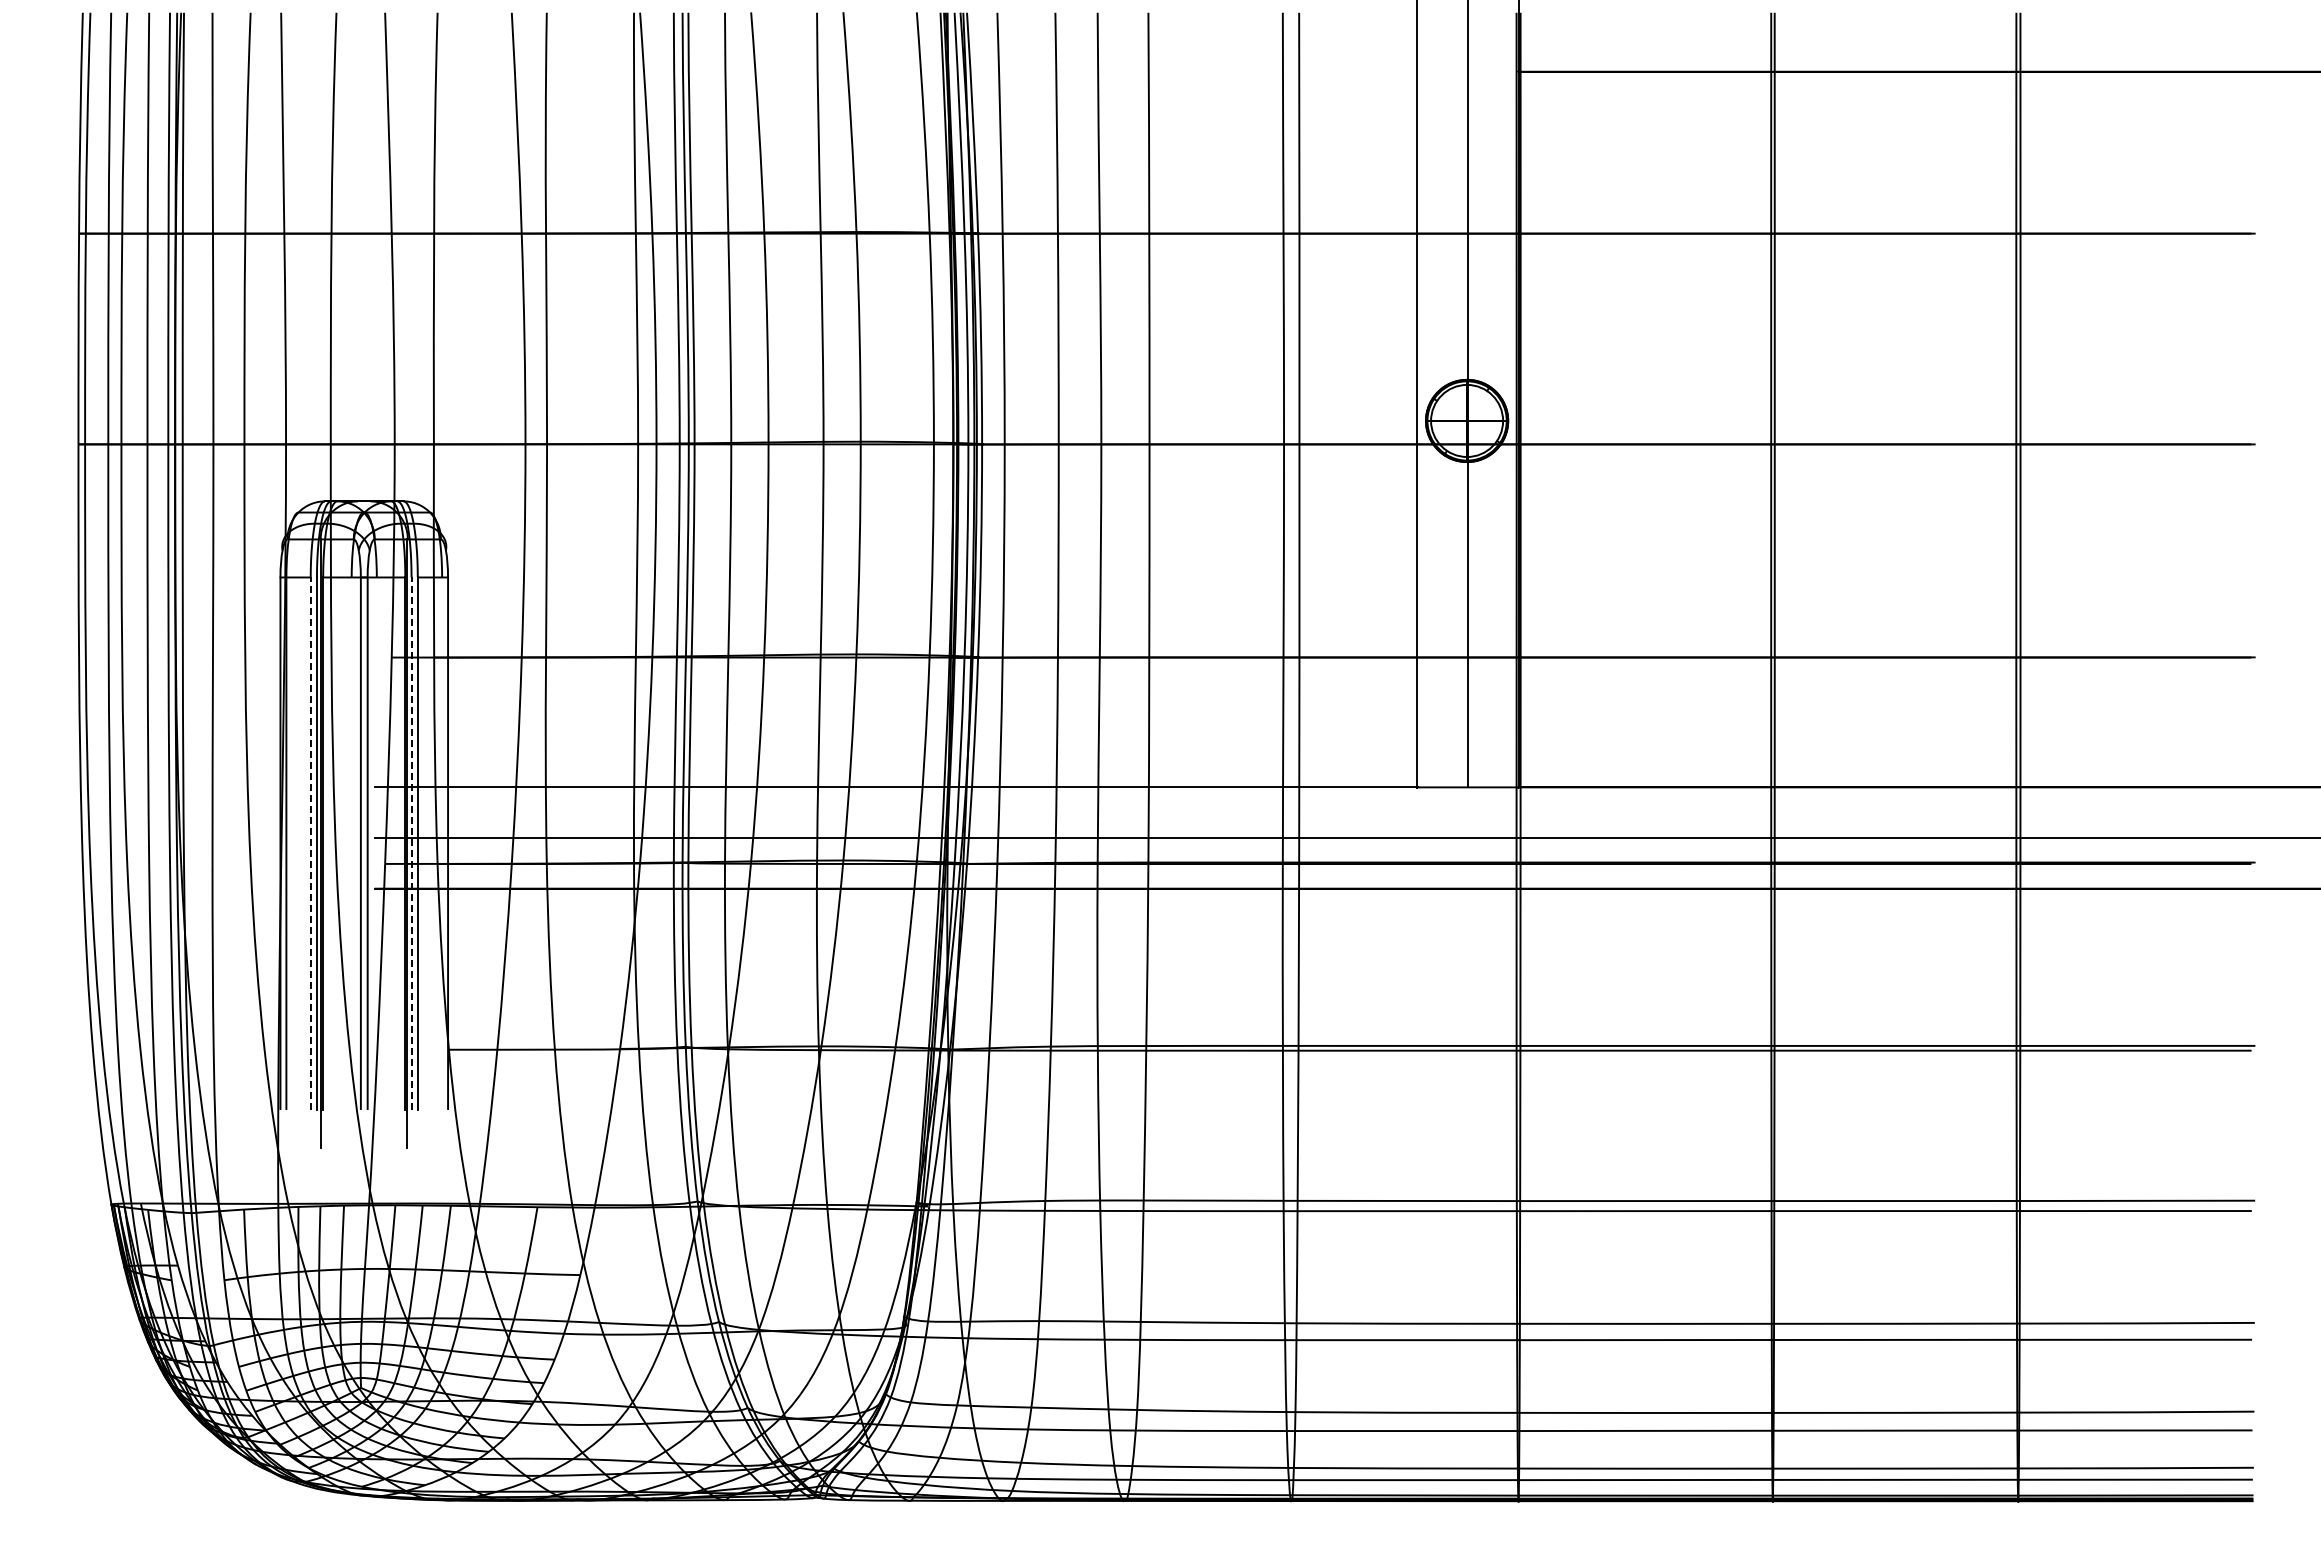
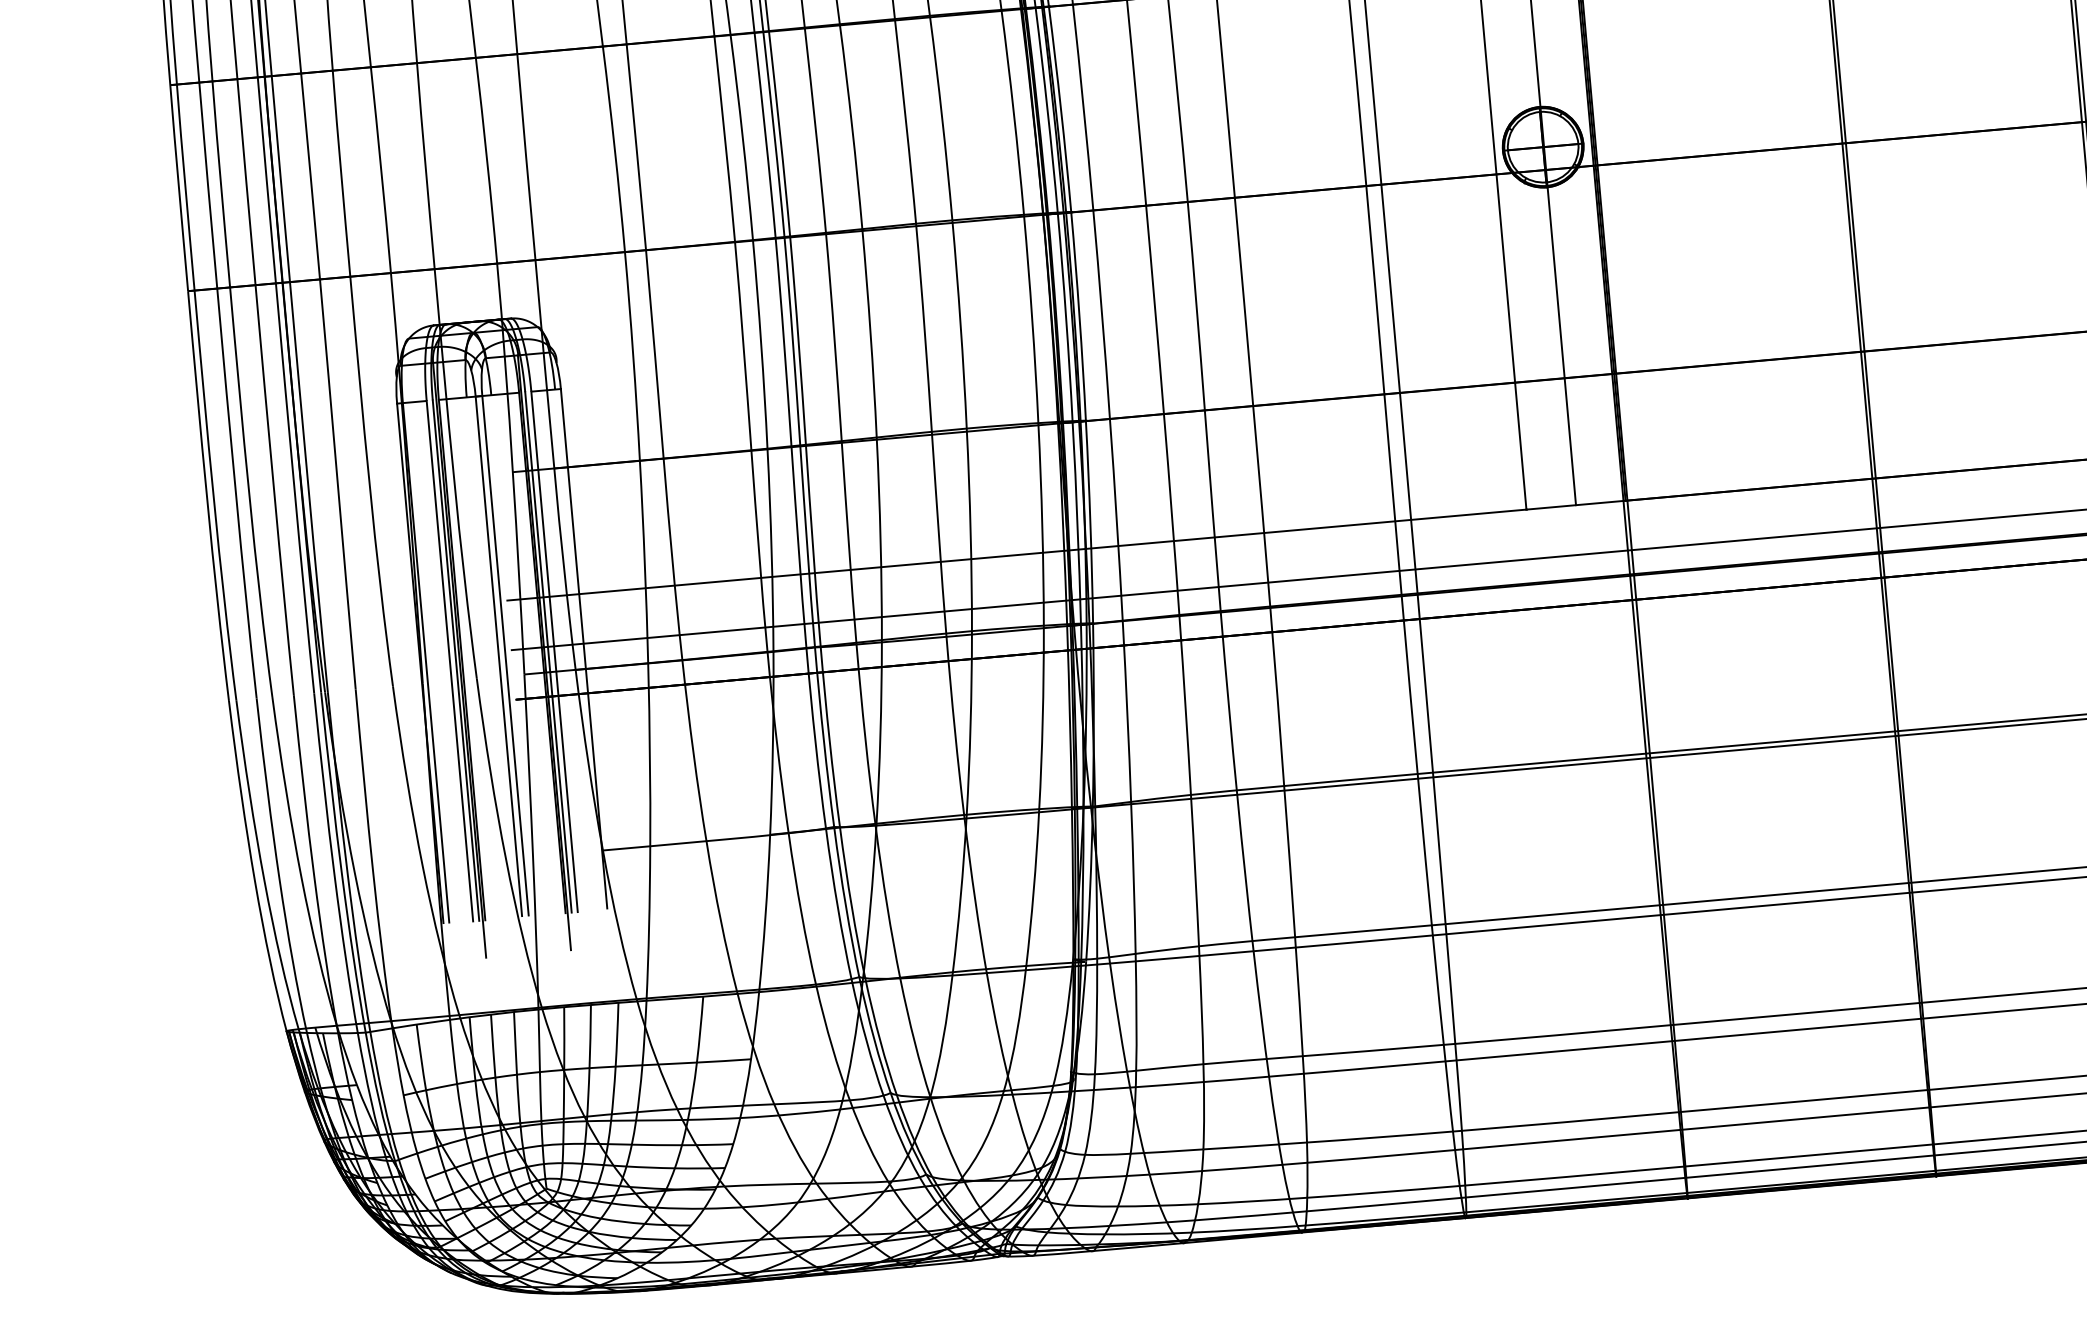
line: (310, 843) -> (449, 661), dashed -> solid
line: (411, 843) -> (548, 652), dashed -> solid

